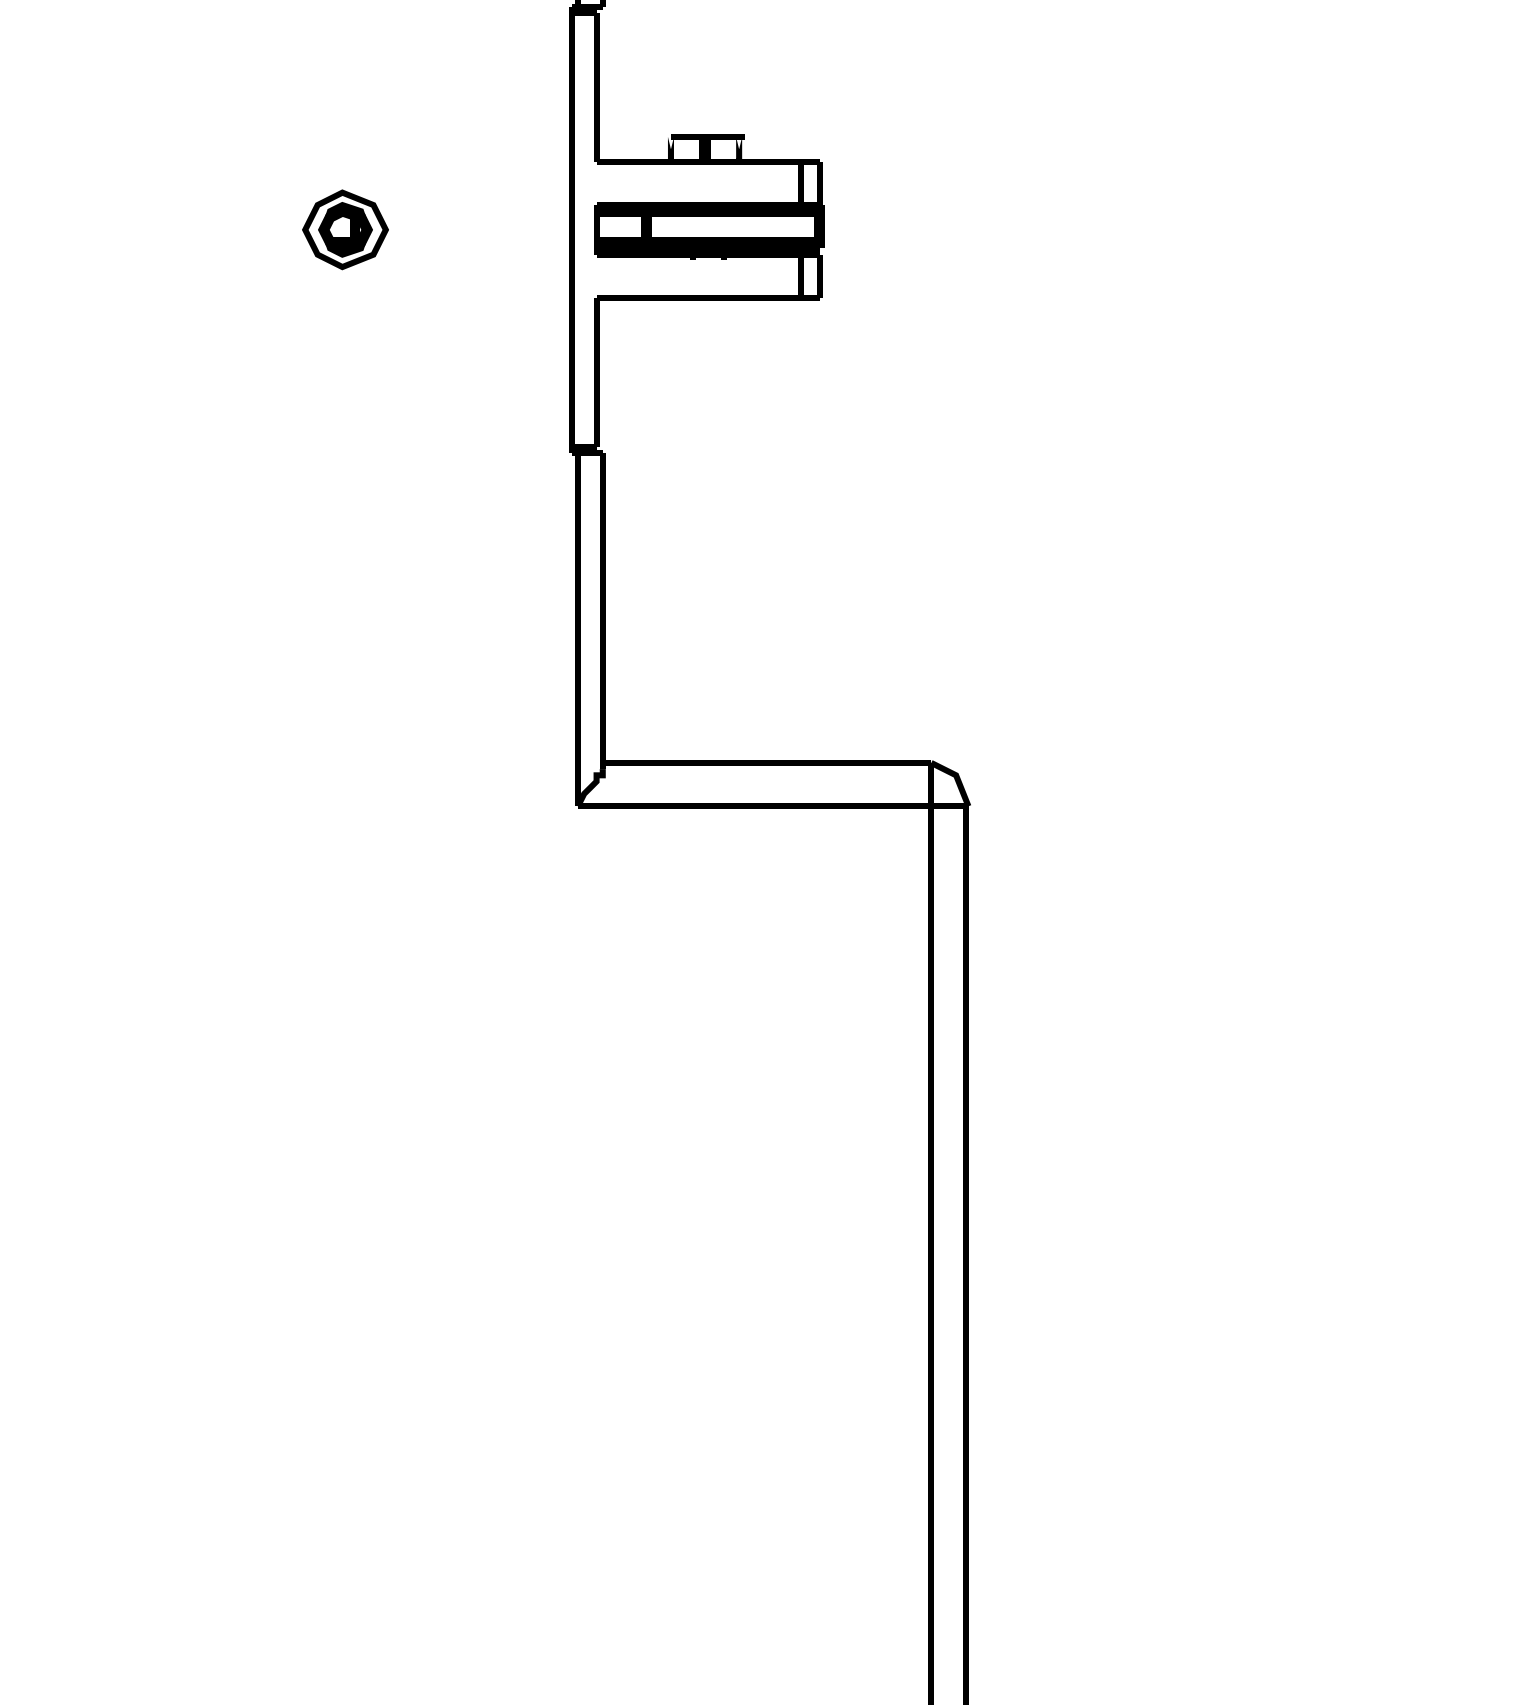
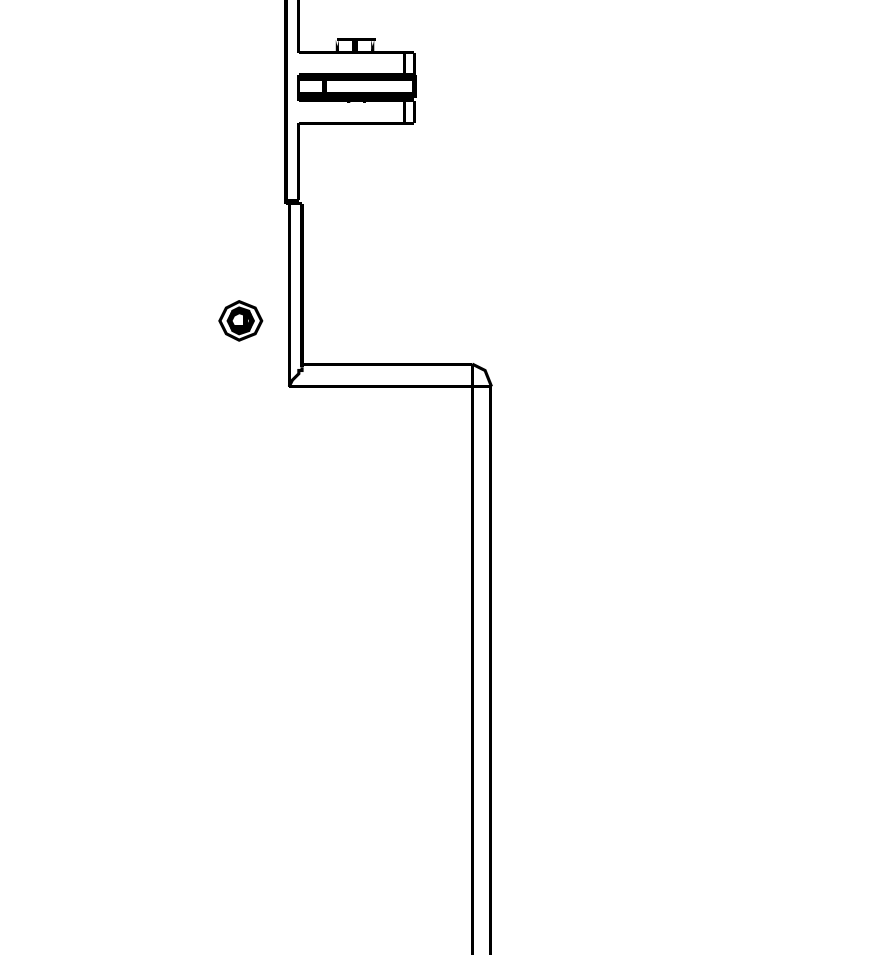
part: (344, 229) -> (240, 320), moved

